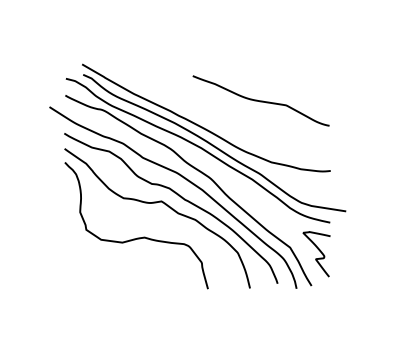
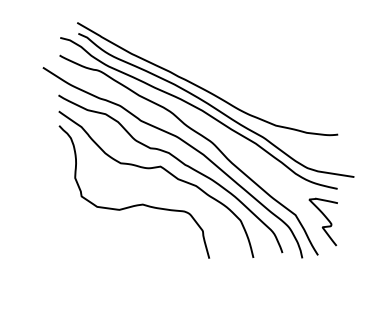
curve: (260, 100) -> (264, 60), removed

